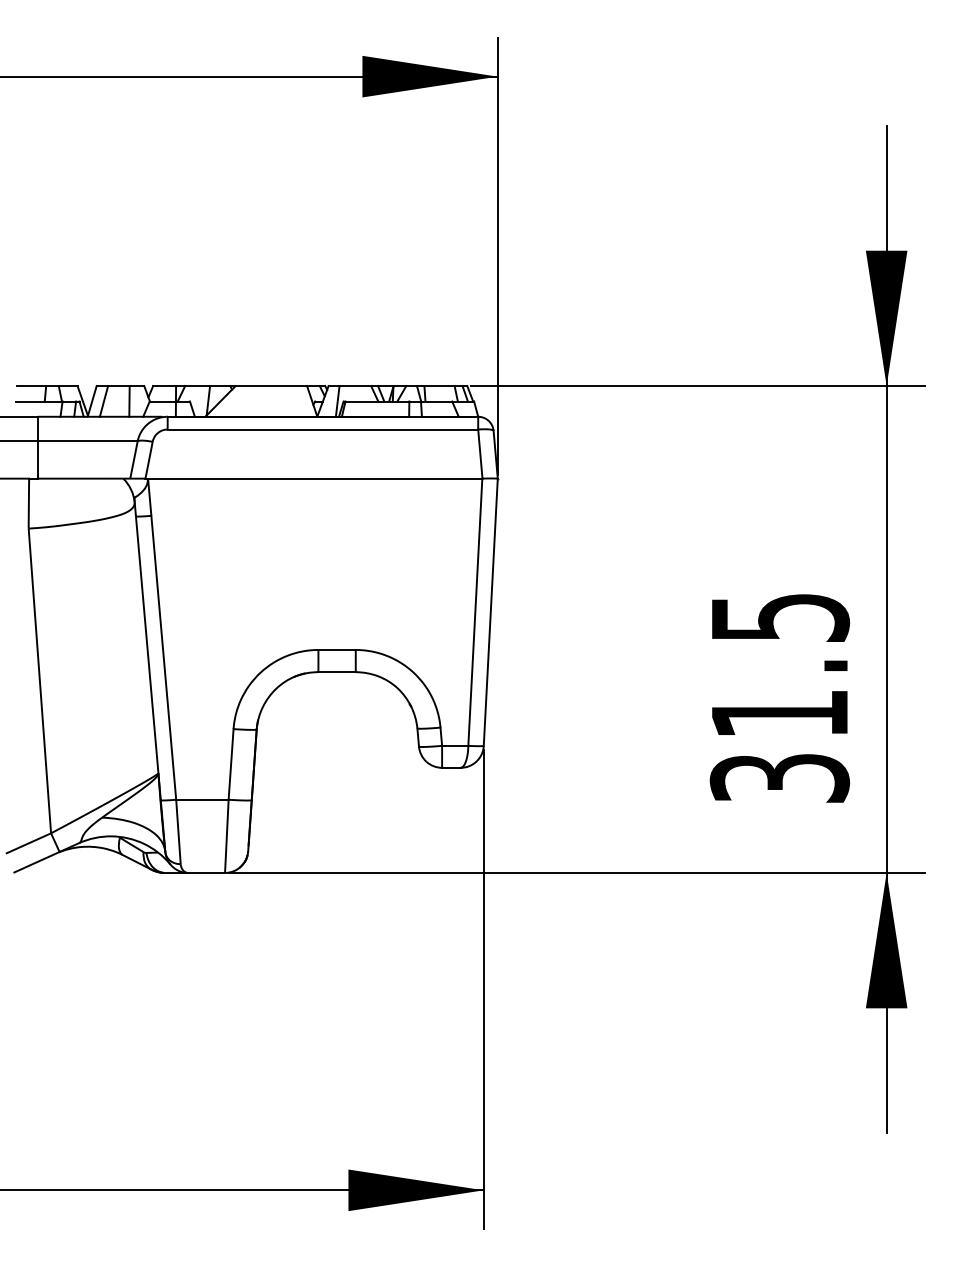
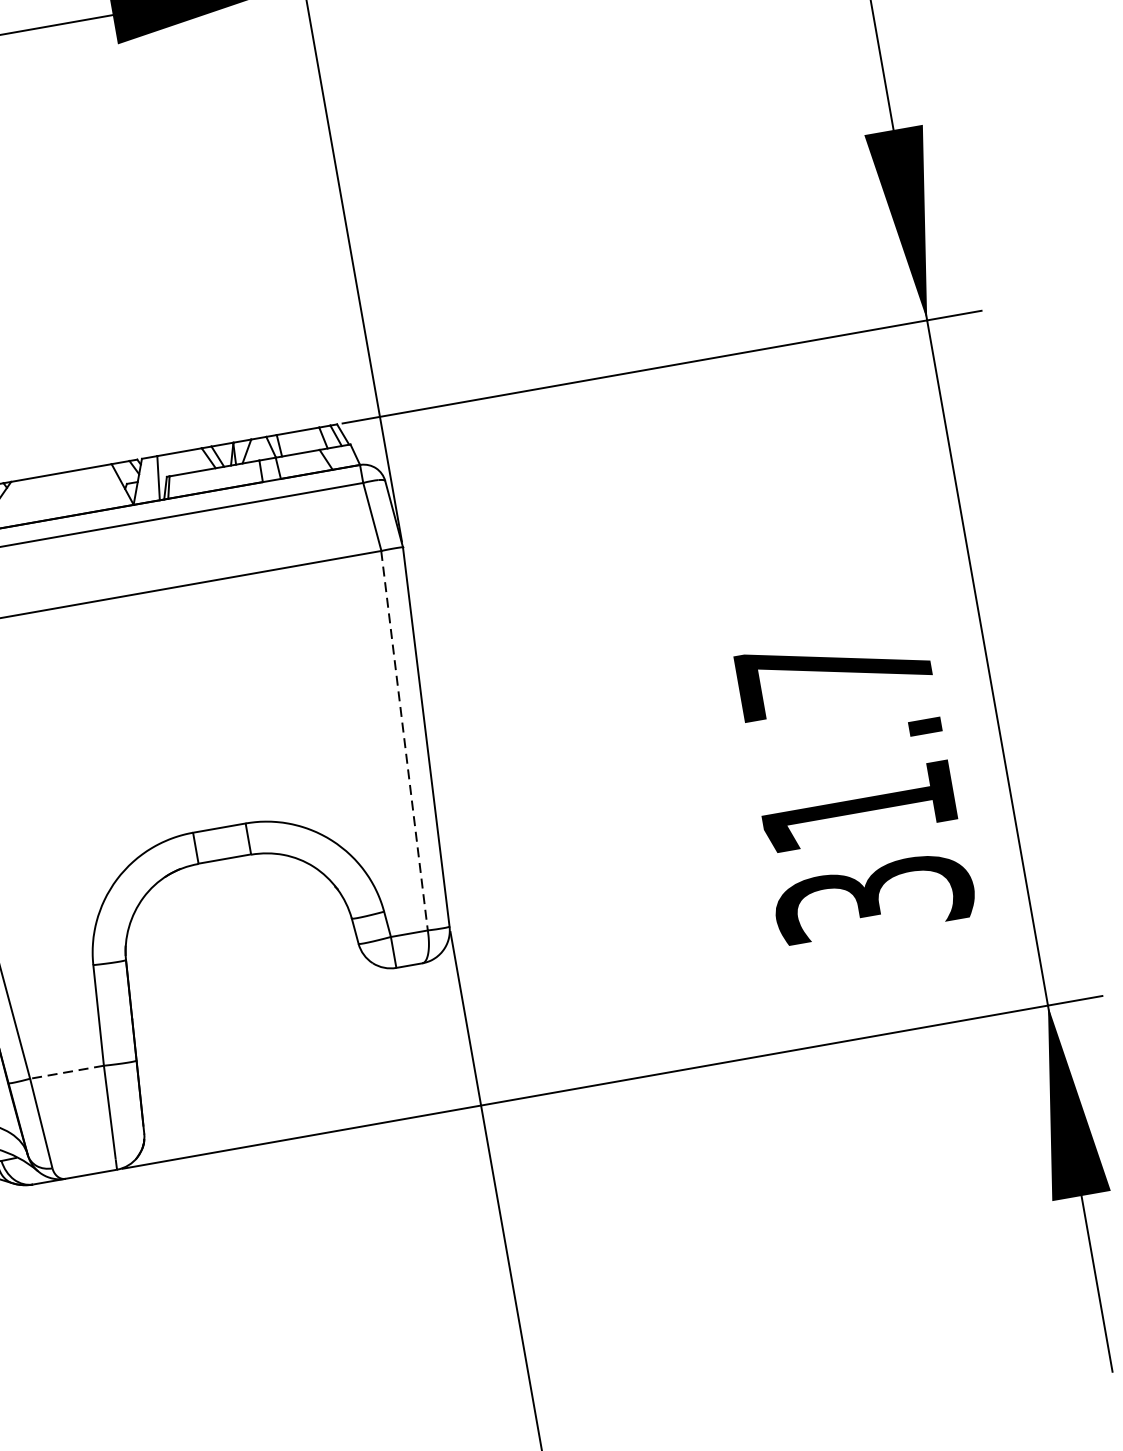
line: (475, 612) -> (404, 741), solid -> dashed
text: (781, 617) -> (836, 672), 31.5 -> 31.7
line: (201, 799) -> (65, 1072), solid -> dashed

